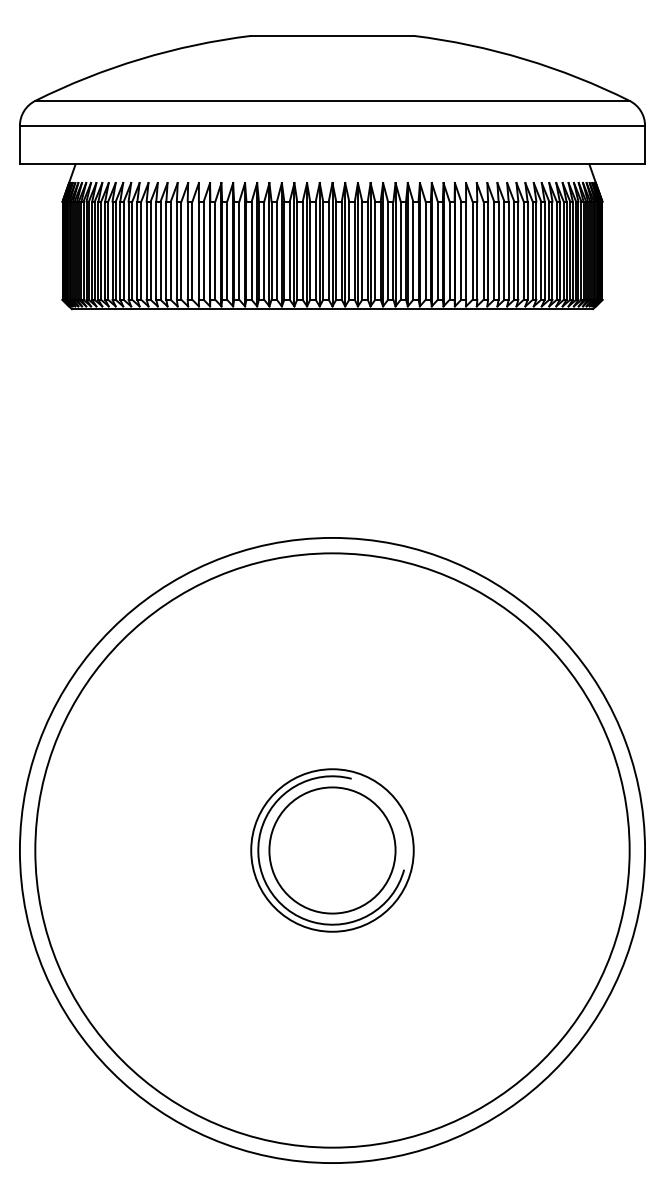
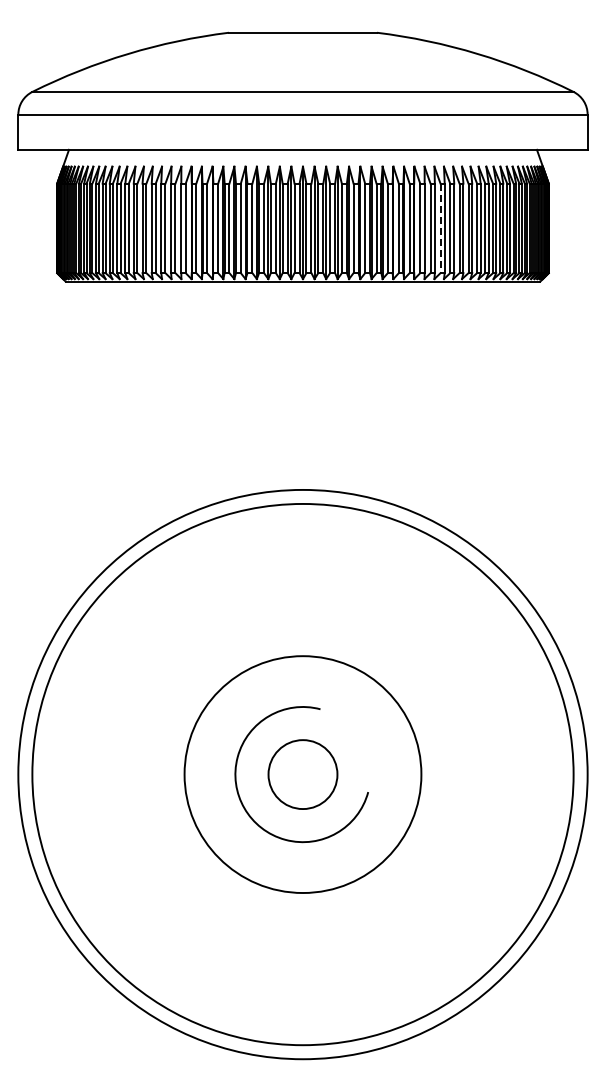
line: (483, 250) -> (440, 228), solid -> dashed
circle: (331, 850) -> (302, 774), size x0.6
circle: (331, 850) -> (302, 774), size x1.6

